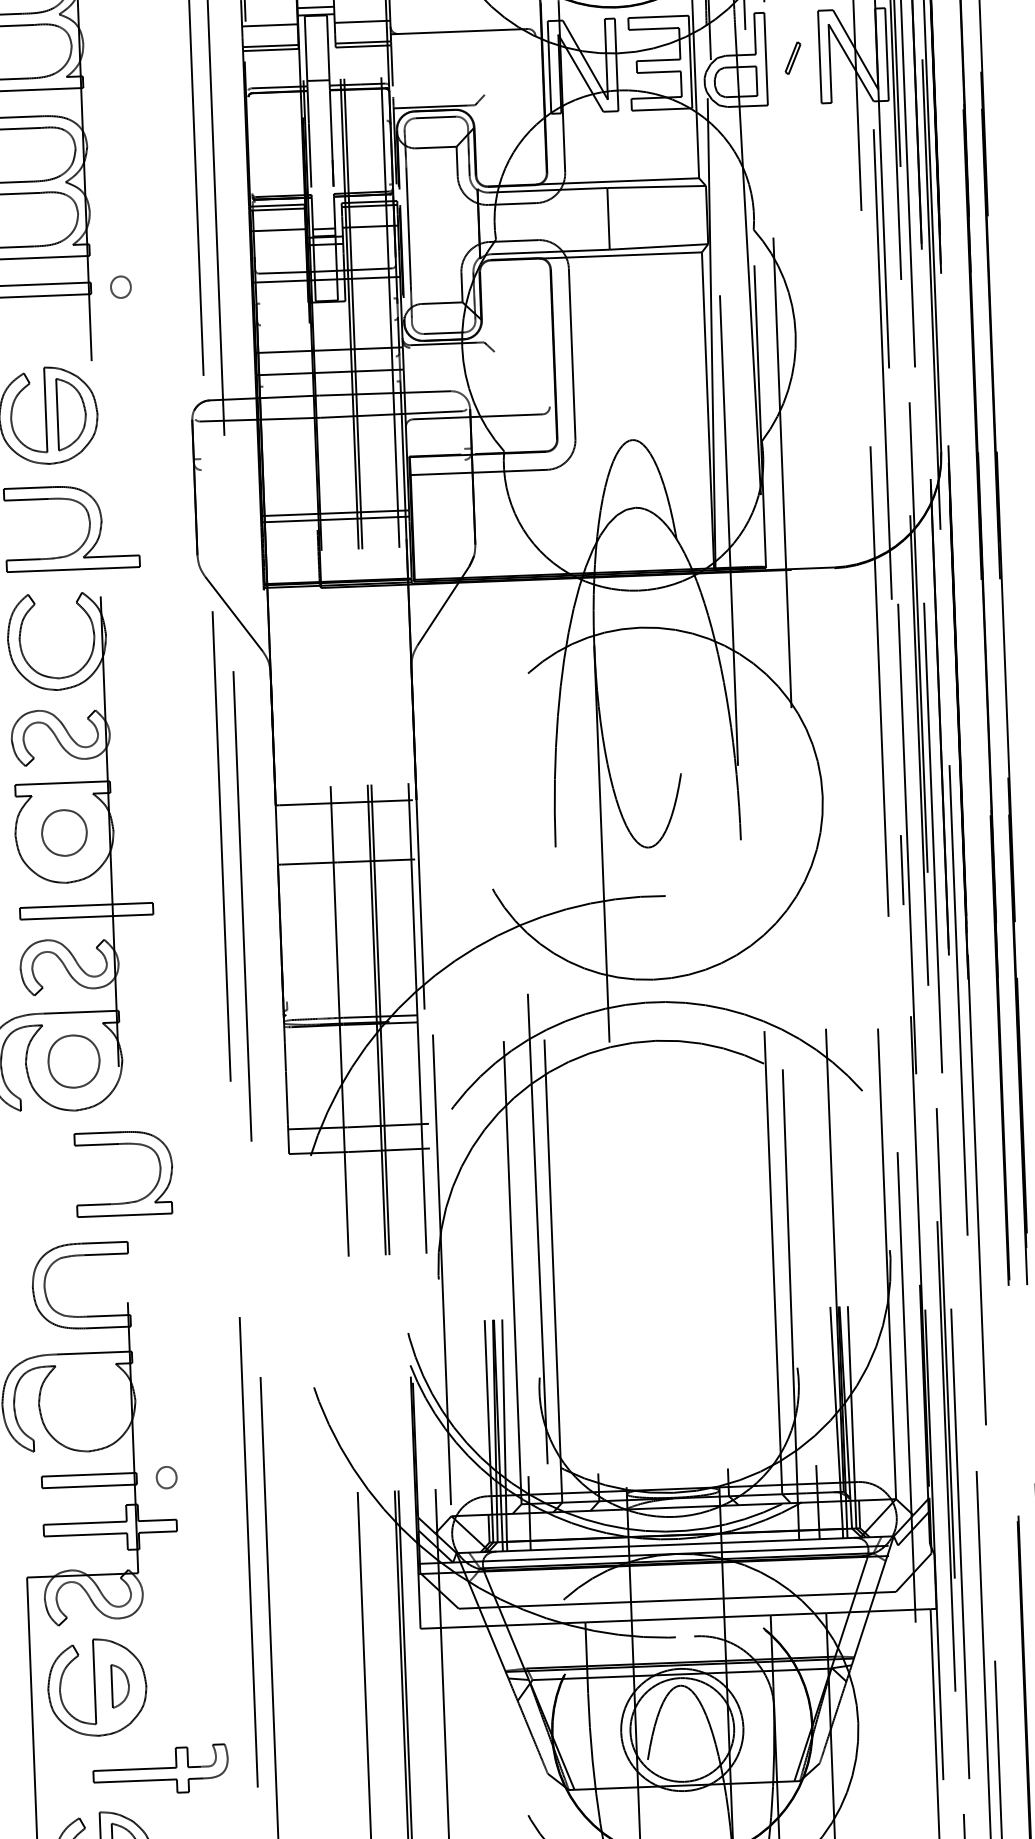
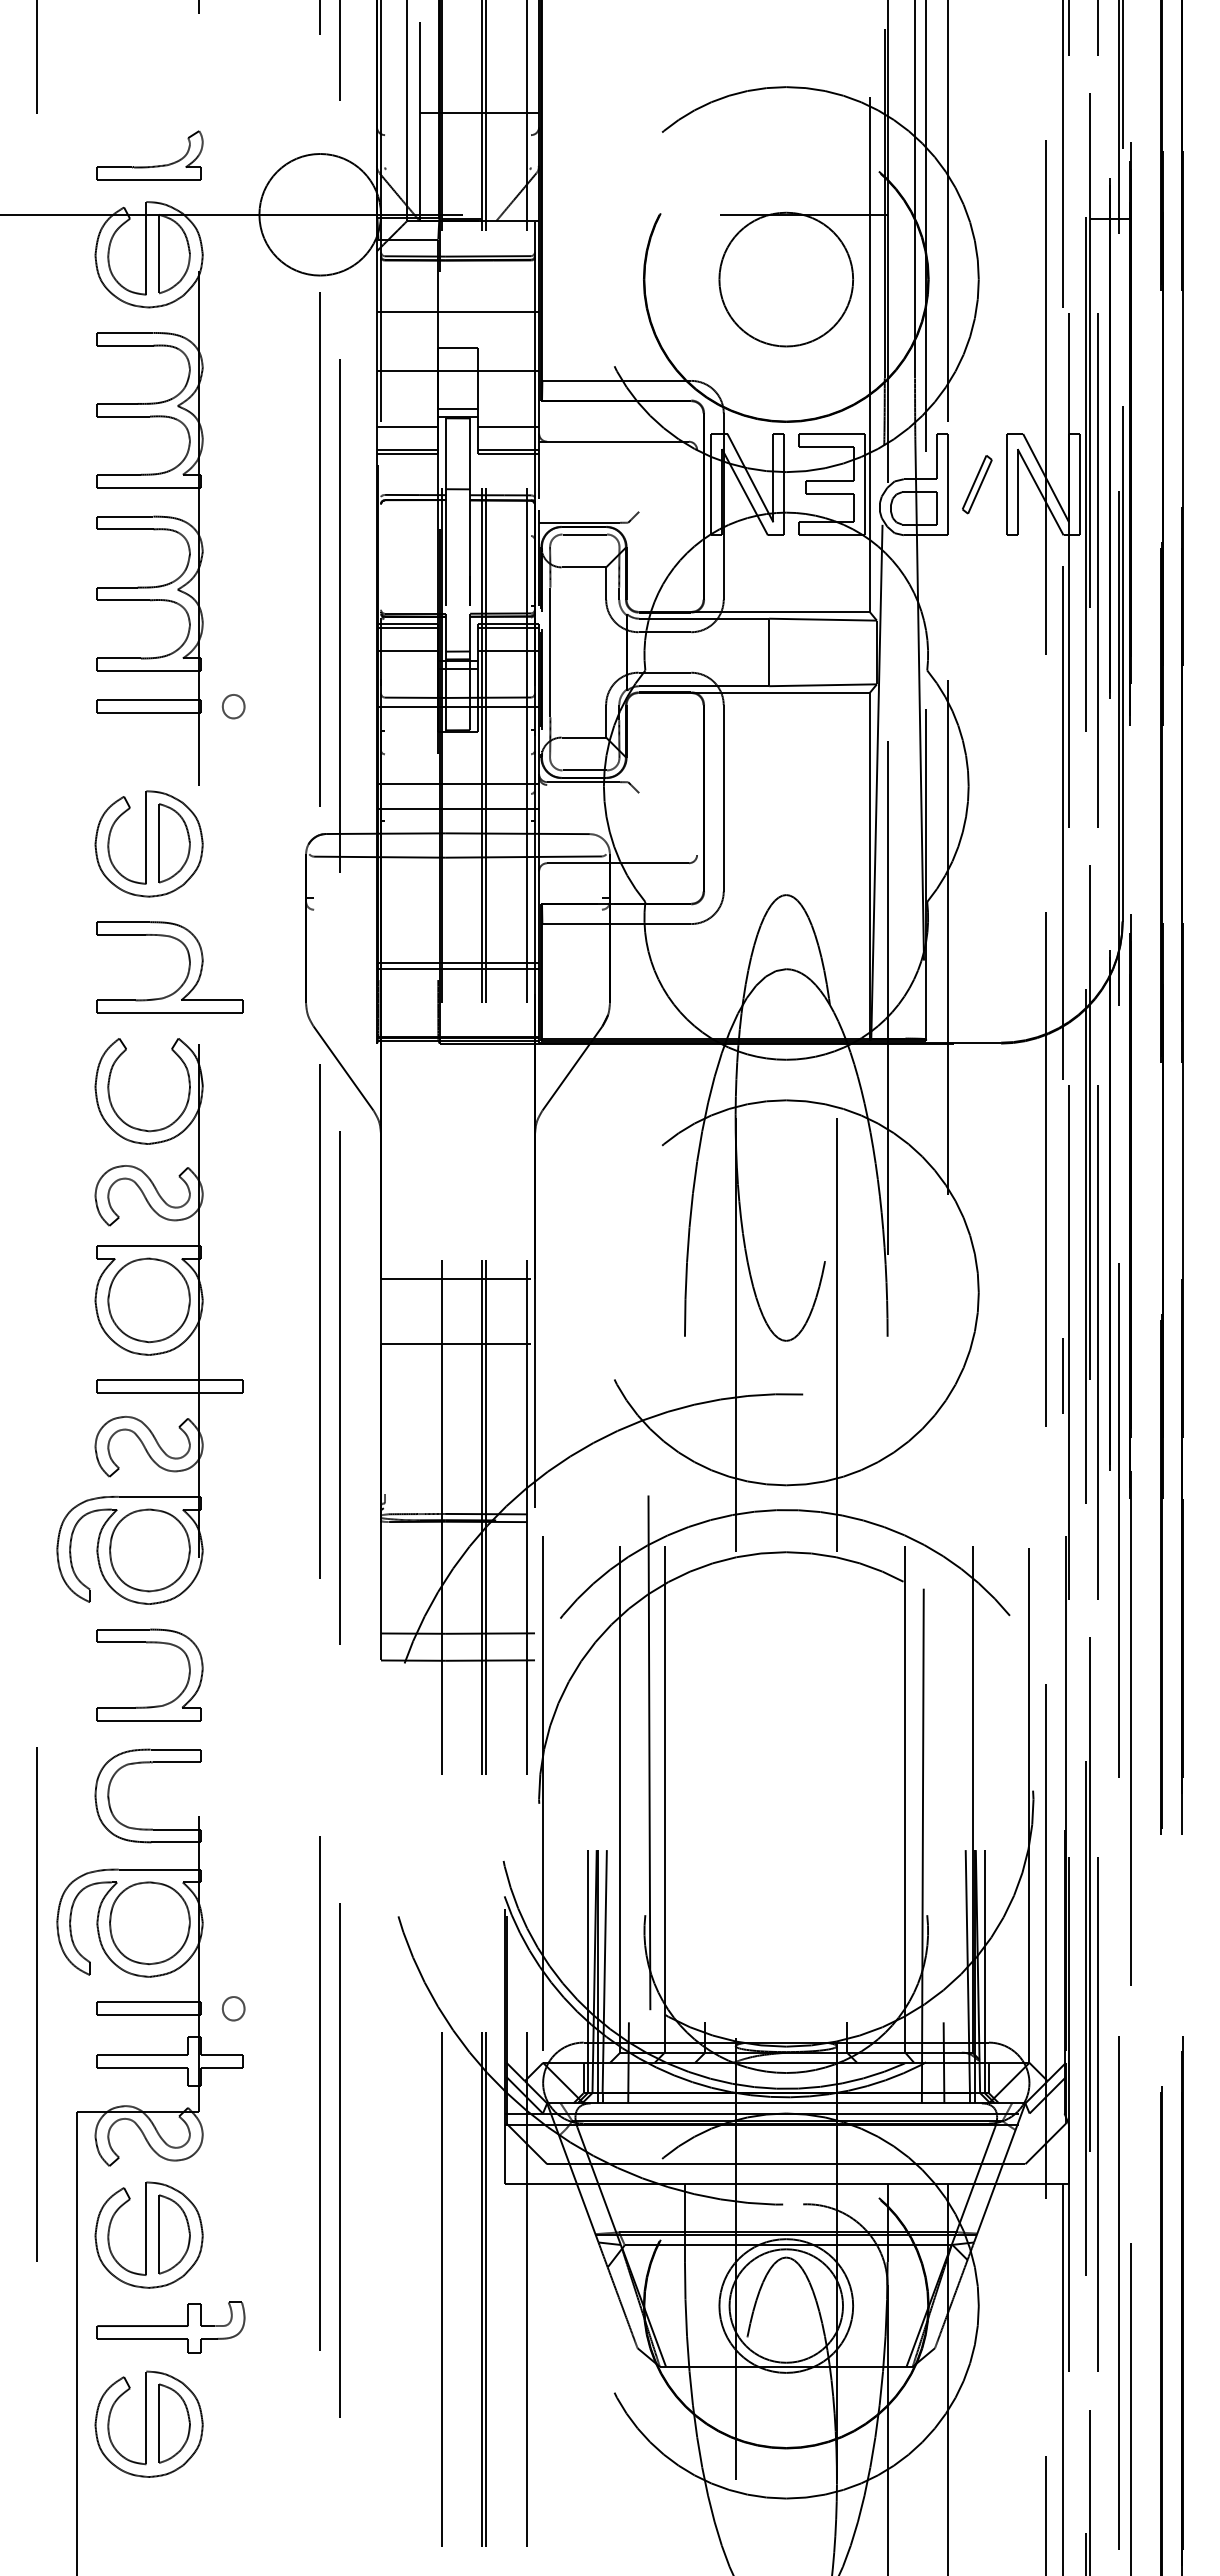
part: (793, 57) -> (977, 484), size x1.67
part: (63, 833) -> (148, 1300), size x1.67
line: (694, 840) -> (836, 1335), added
part: (73, 1061) -> (149, 1550), size x1.43
part: (122, 1144) -> (149, 1643), moved
part: (86, 1402) -> (149, 1923), added
part: (120, 1686) -> (174, 2234), size x1.67
part: (160, 1769) -> (170, 2327), moved

